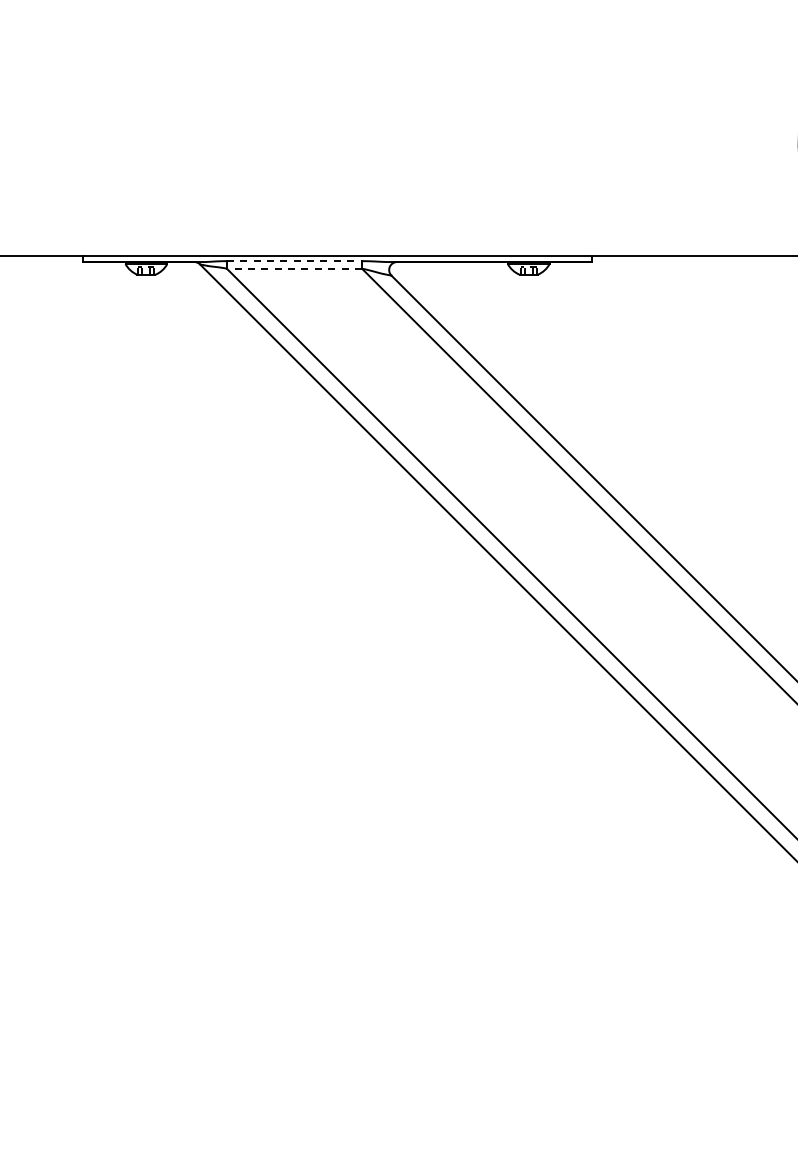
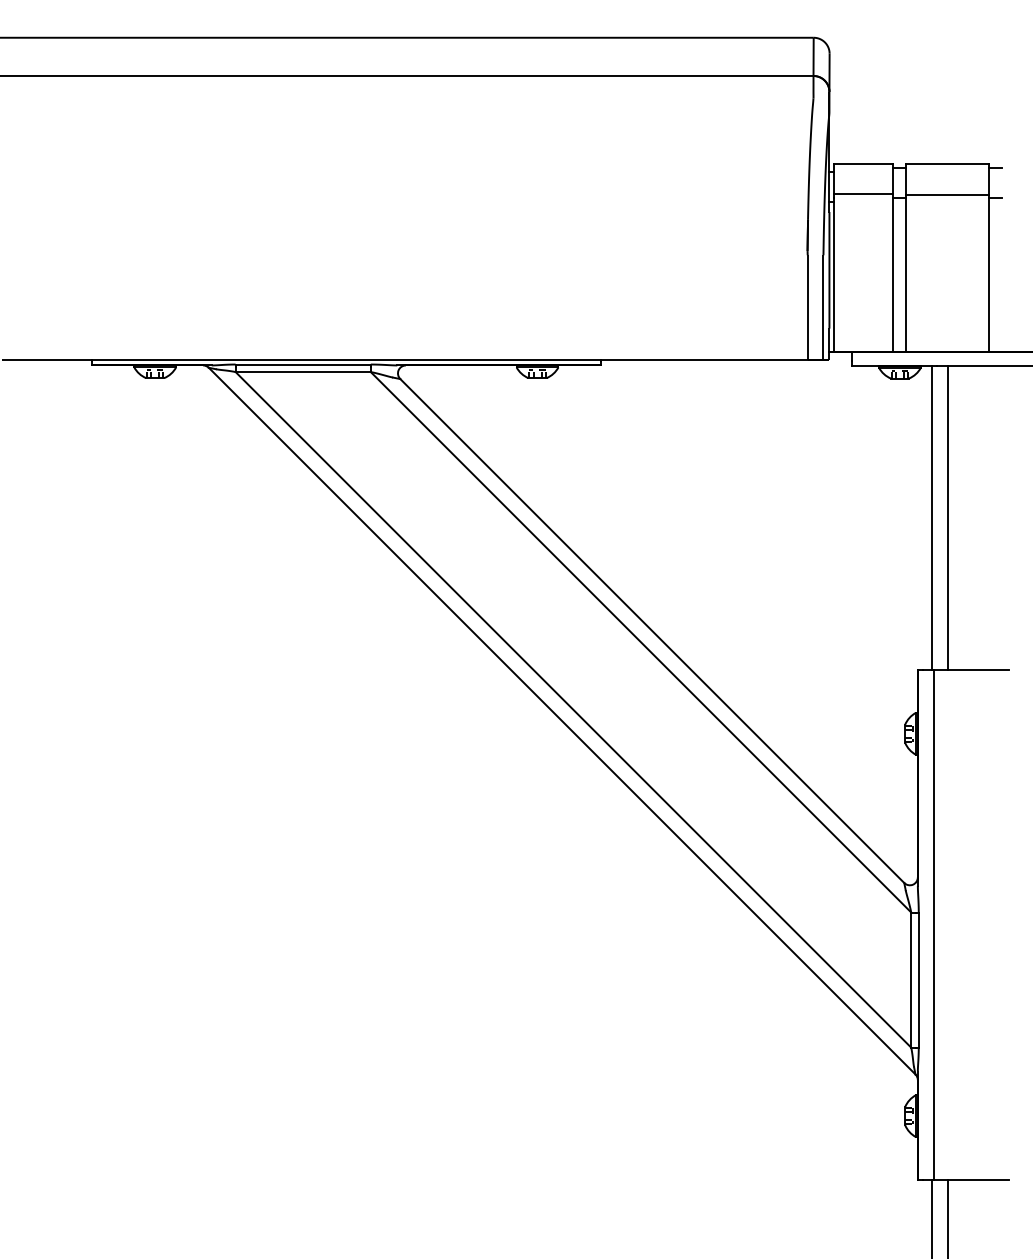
line: (294, 261) -> (303, 364), dashed -> solid
line: (294, 269) -> (303, 372), dashed -> solid

